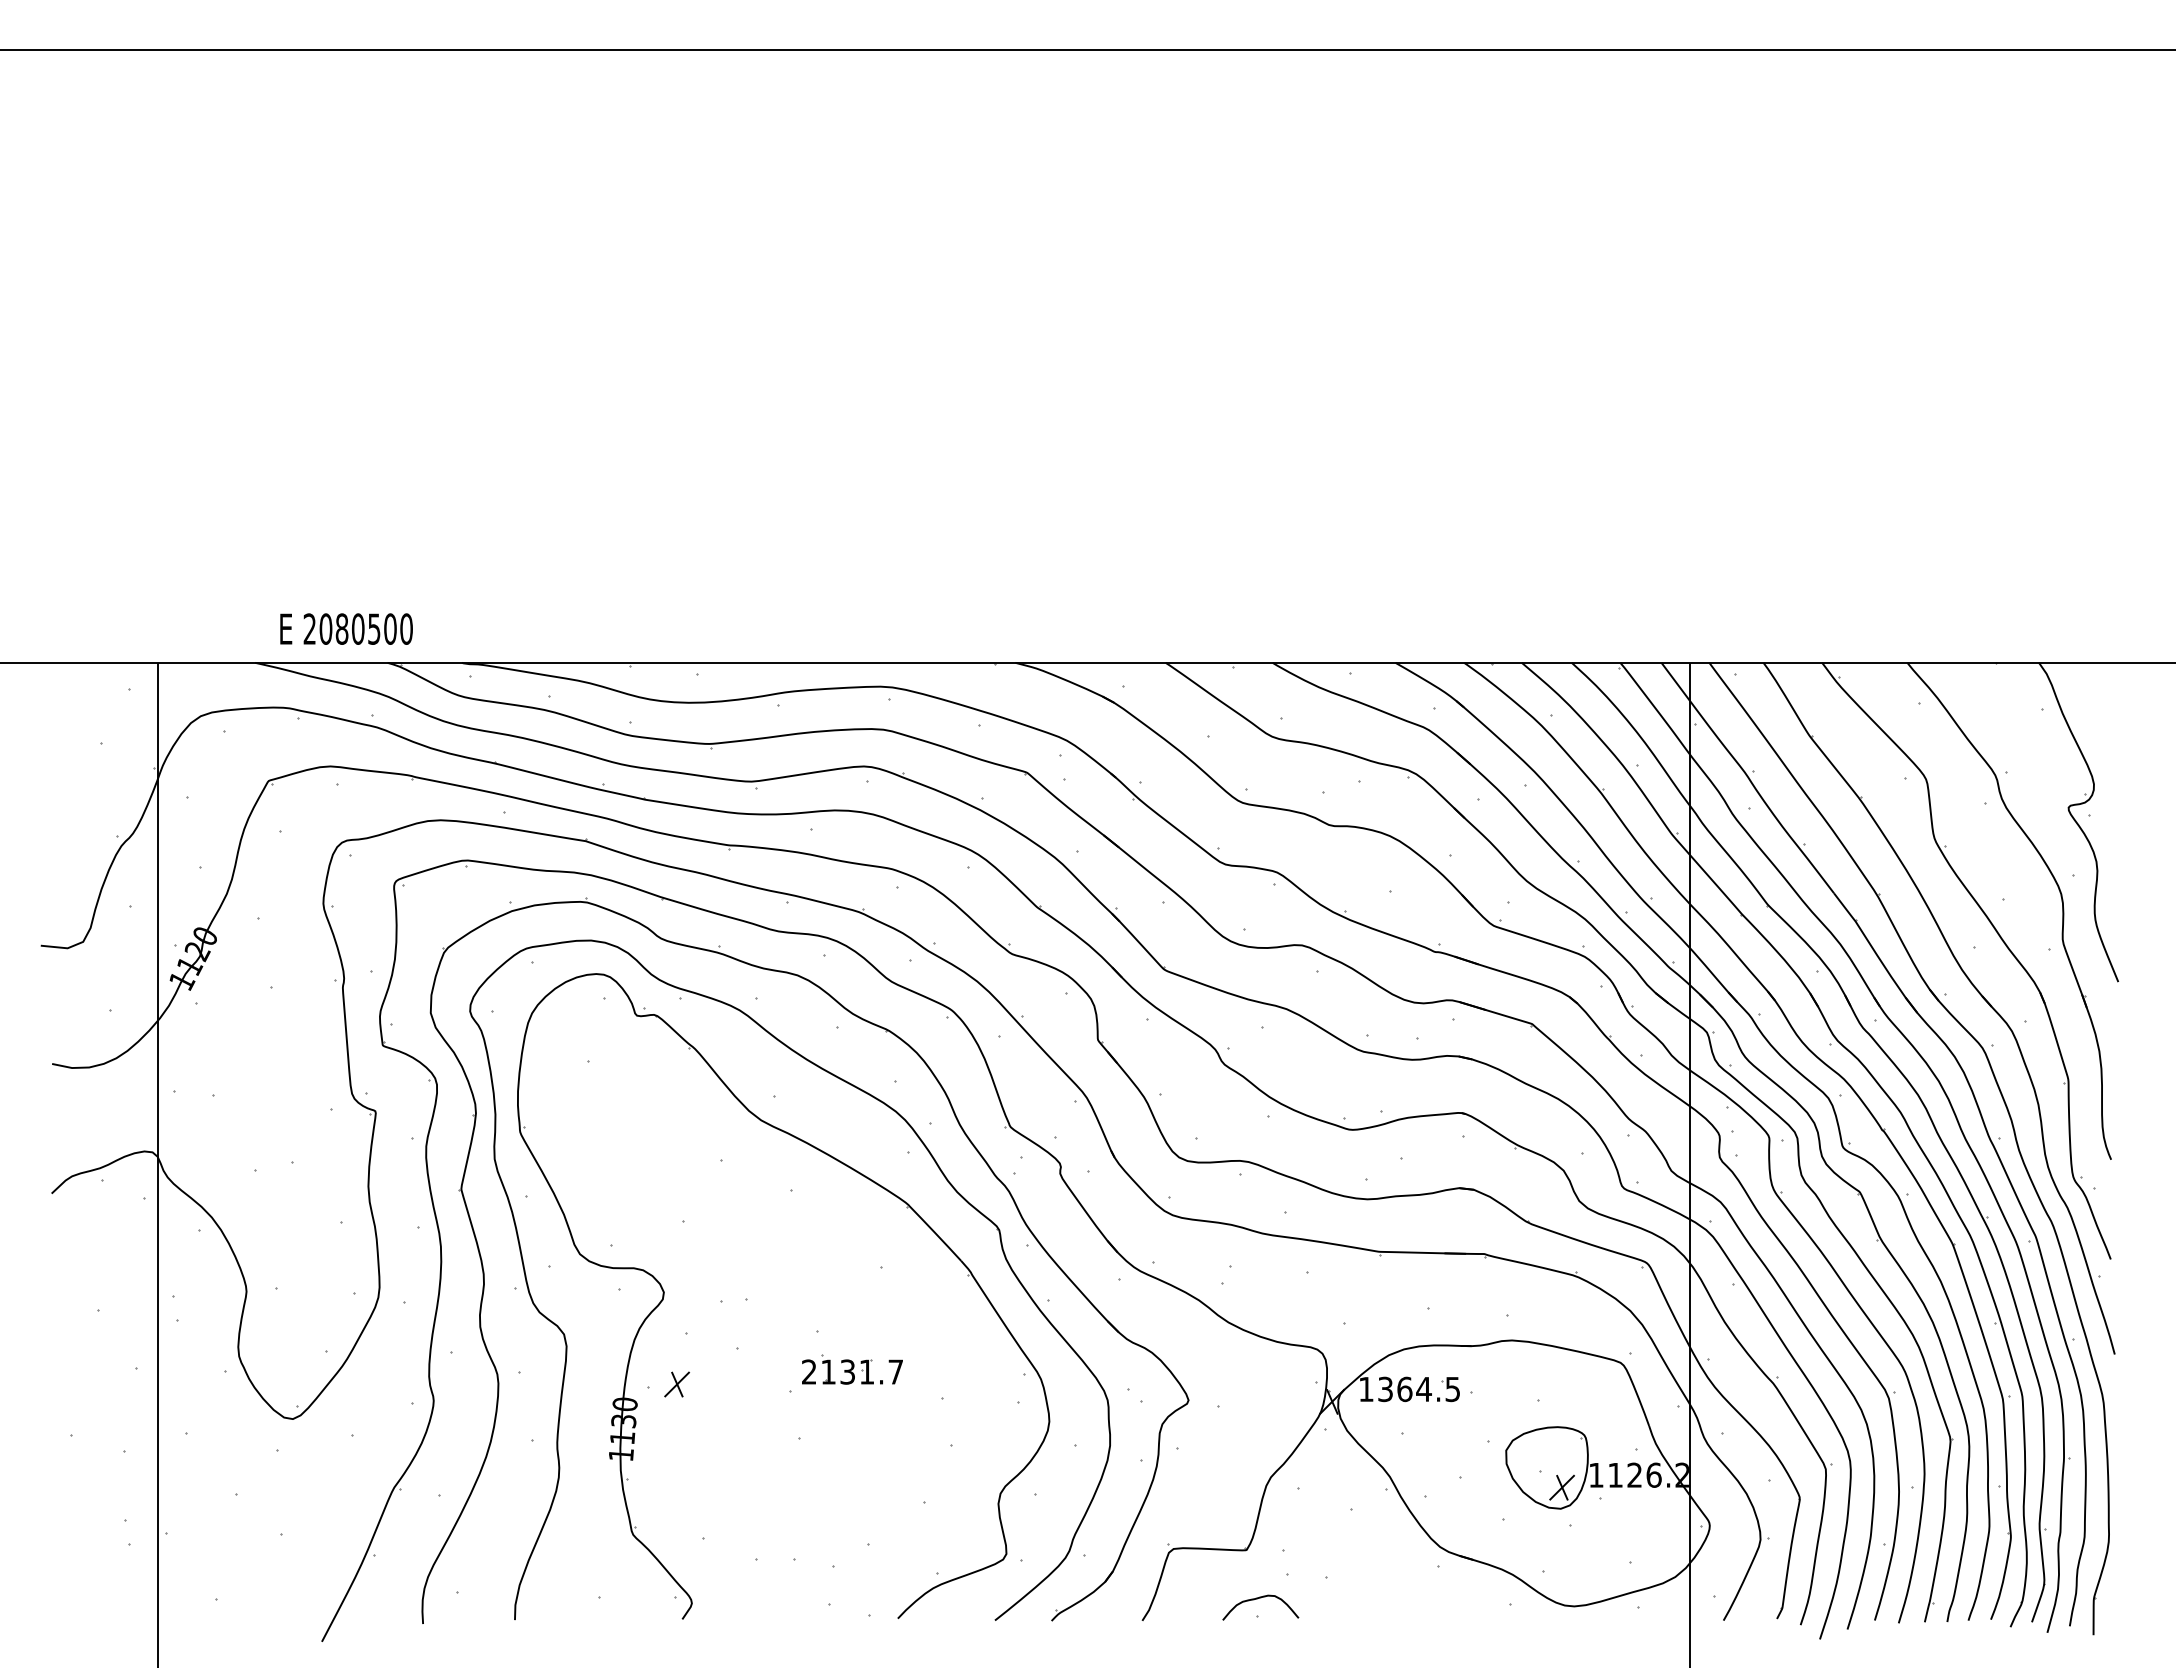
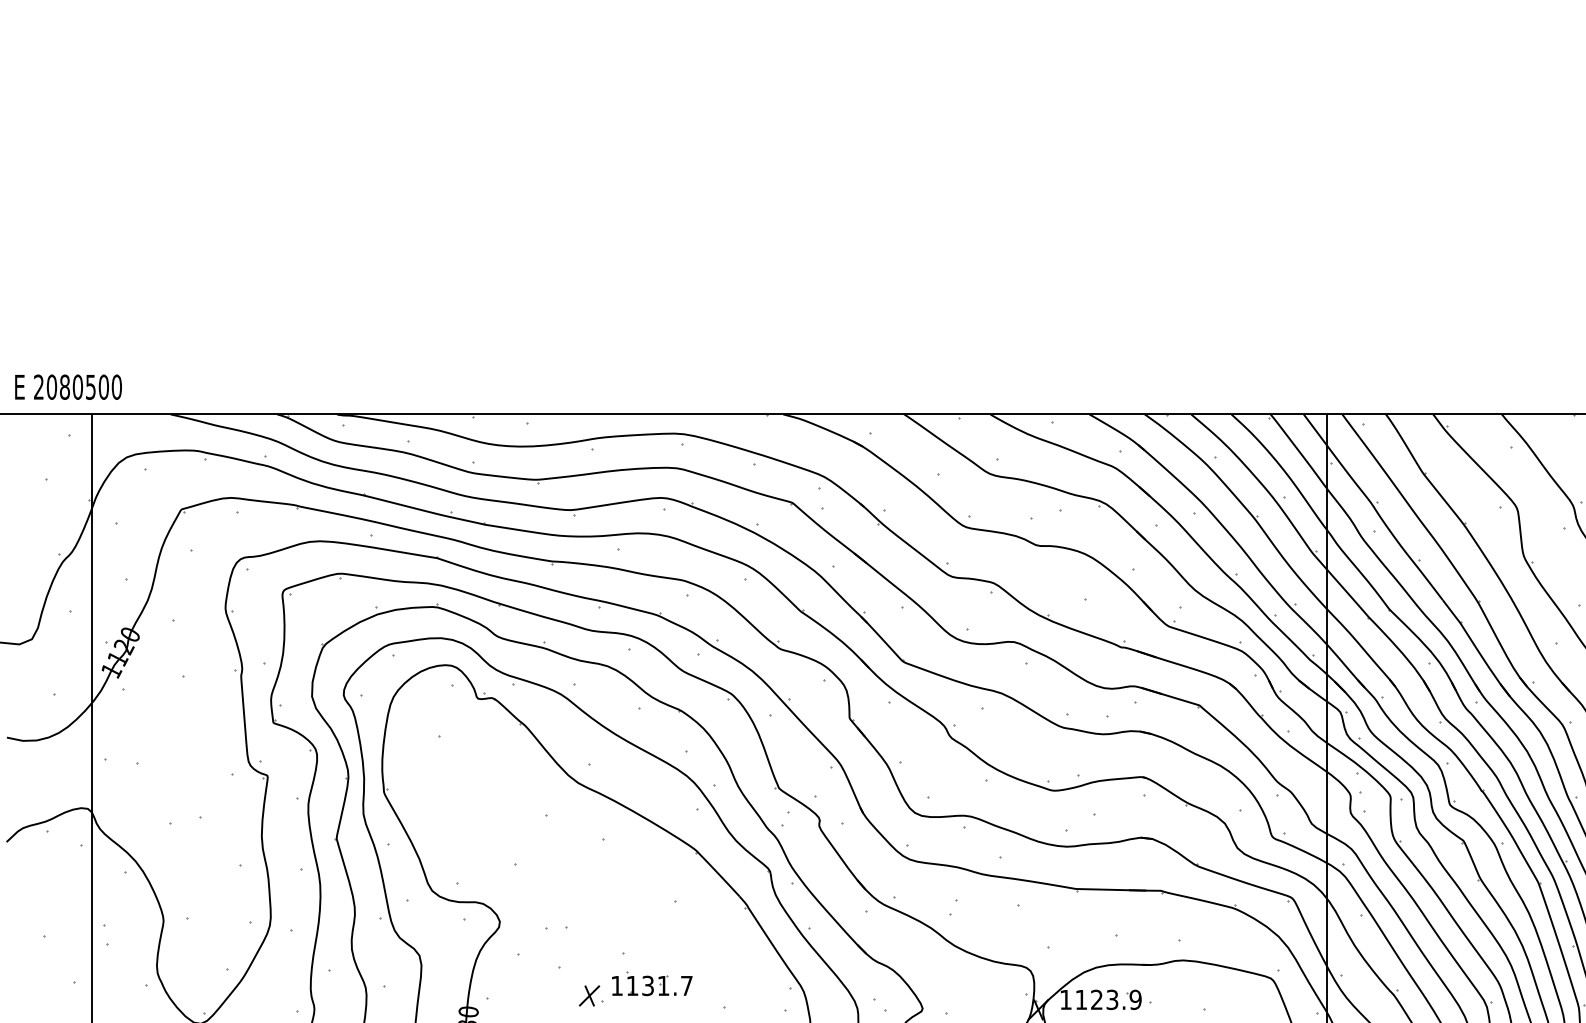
text: (346, 628) -> (68, 386), moved
text: (809, 1371) -> (617, 985), 2131.7 -> 1131.7
part: (676, 1384) -> (589, 995), moved
text: (1419, 1389) -> (1108, 999), 1364.5 -> 1123.9

